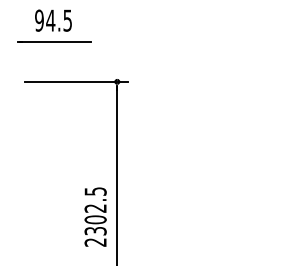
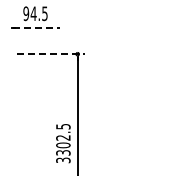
line: (56, 42) -> (37, 28), solid -> dashed
line: (77, 82) -> (51, 54), solid -> dashed
text: (95, 242) -> (63, 160), 2302.5 -> 3302.5

